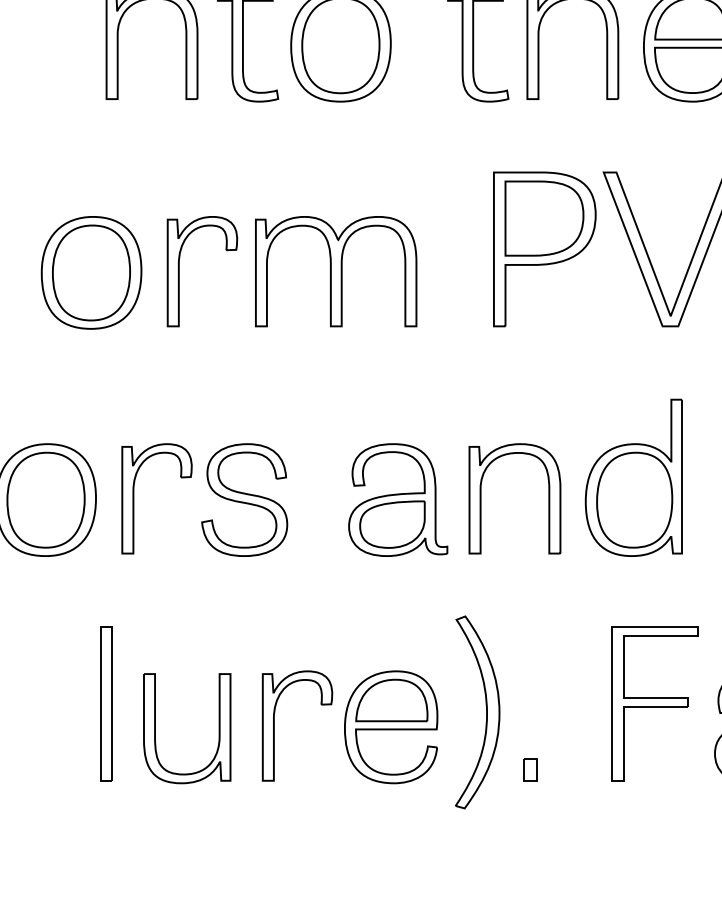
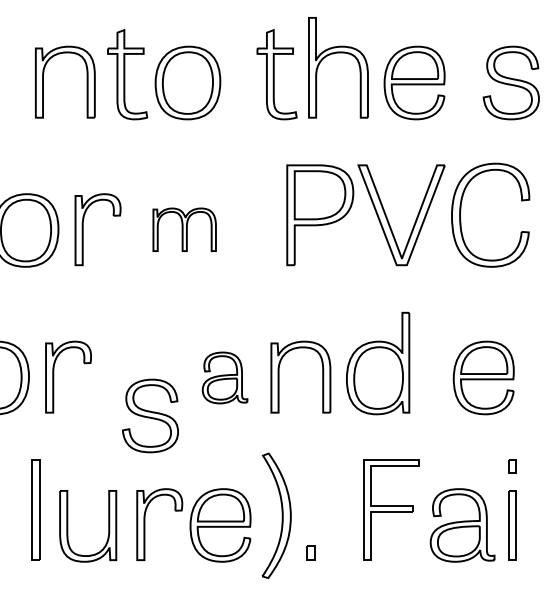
part: (335, 271) -> (184, 229), size x0.6
part: (244, 499) -> (150, 415), moved
part: (397, 499) -> (224, 377), size x0.7

